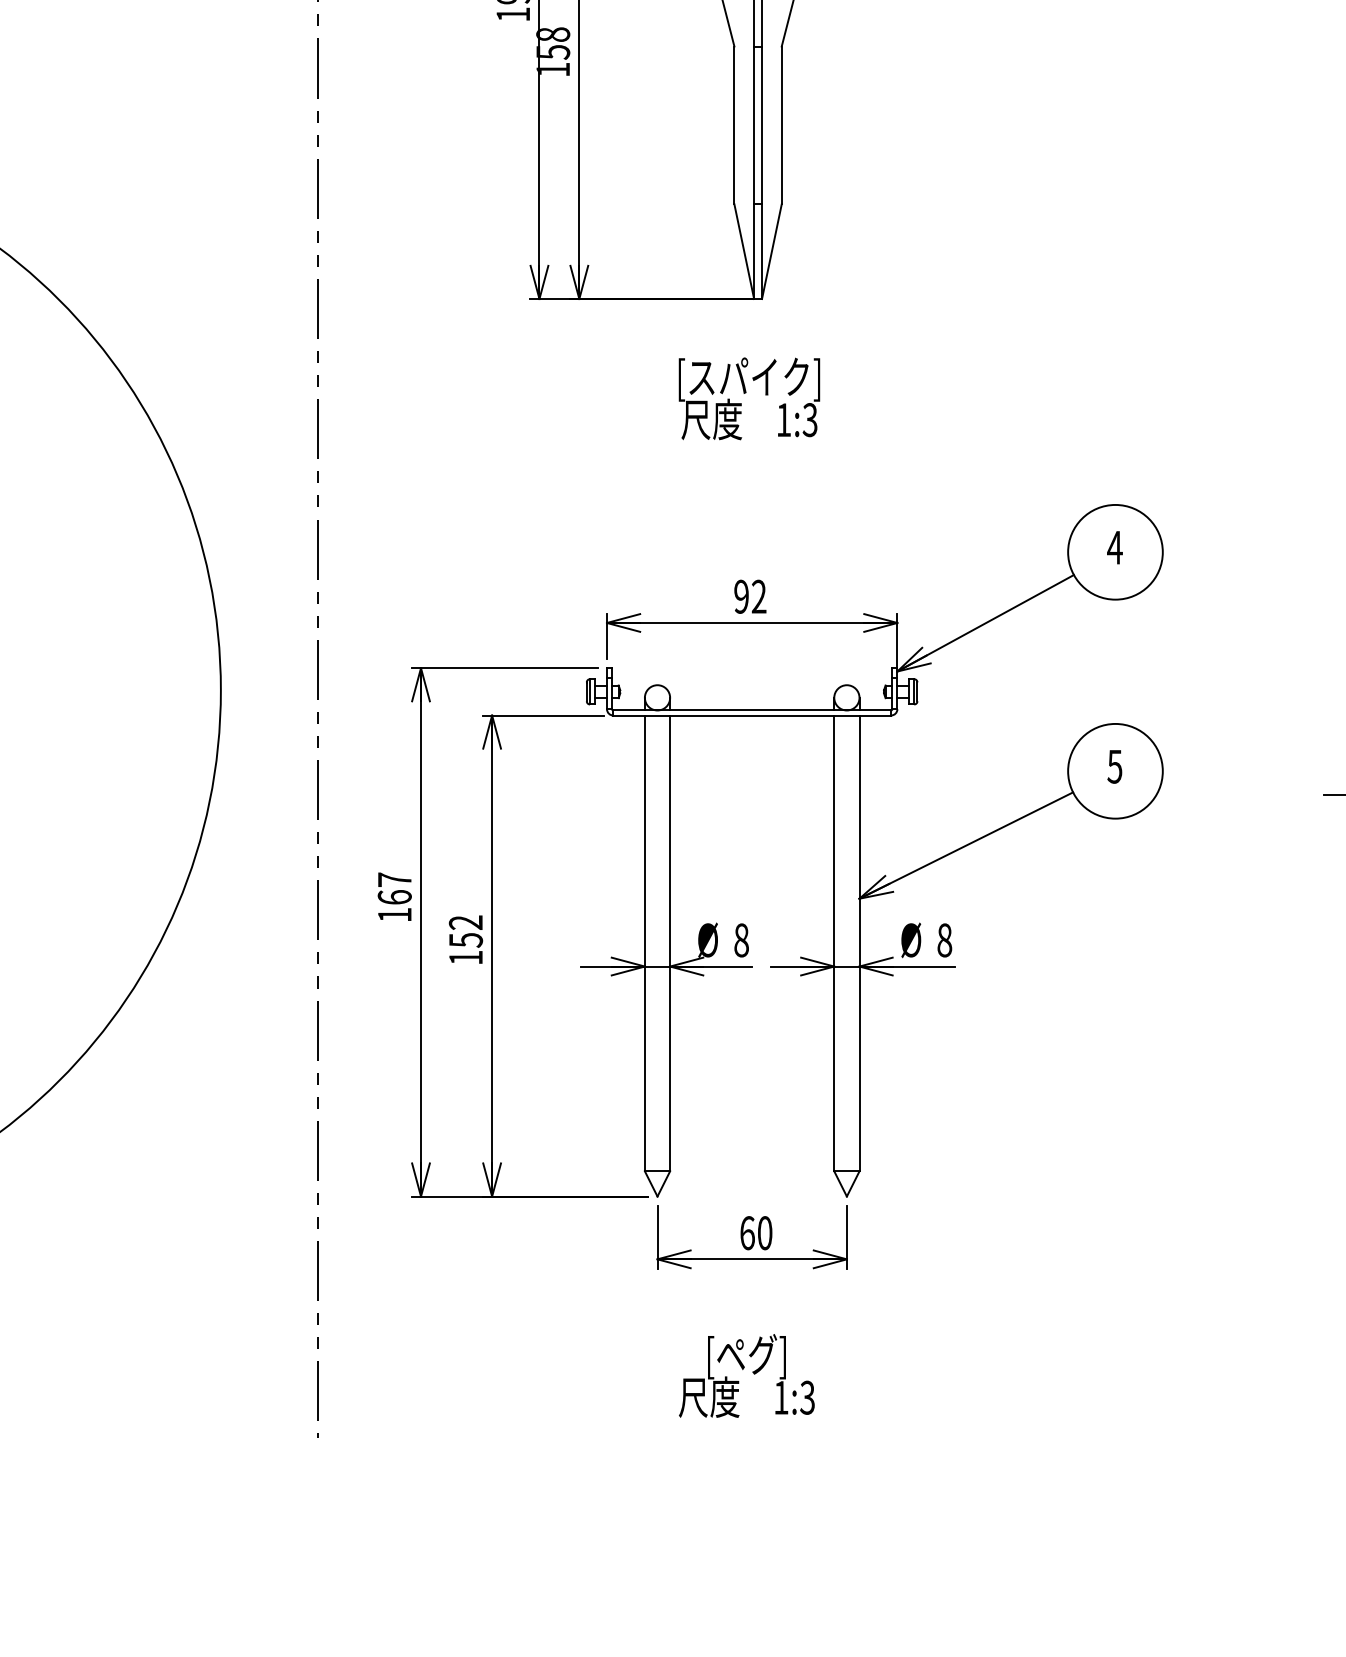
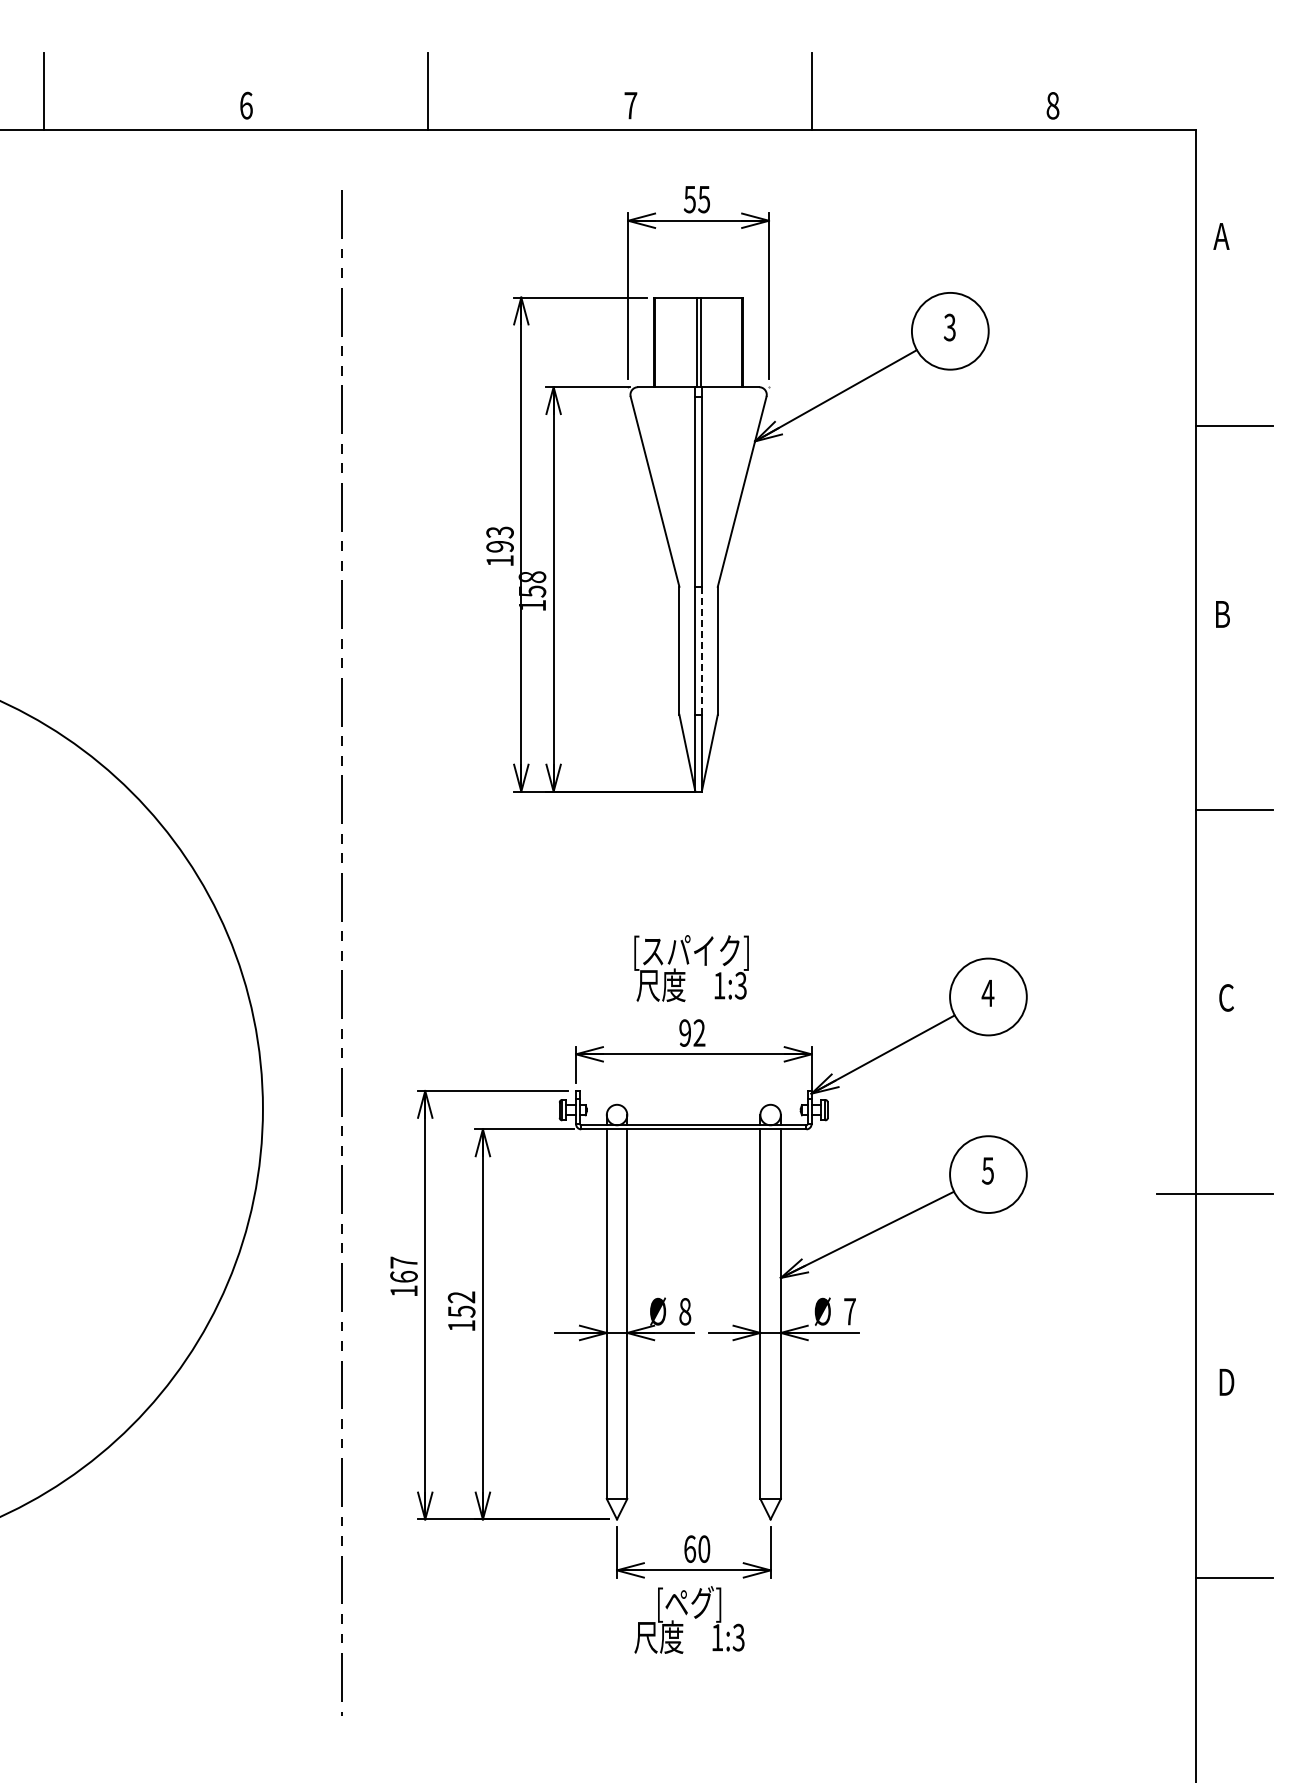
line: (761, 125) -> (701, 650), solid -> dashed
text: (749, 398) -> (691, 968), moved
text: (944, 940) -> (849, 1311), 8 -> 7
text: (746, 1375) -> (689, 1619), moved

